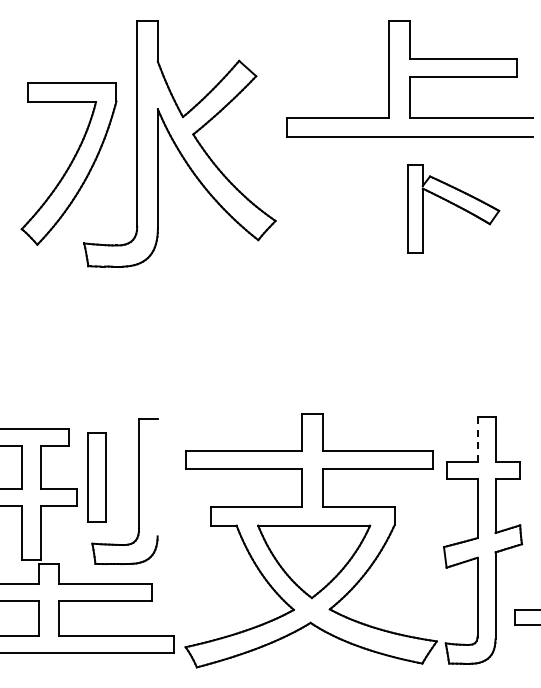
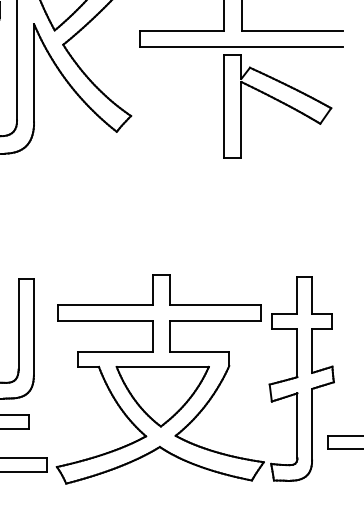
part: (453, 209) -> (277, 106), size x1.43
line: (477, 439) -> (297, 295), dashed -> solid
line: (157, 477) -> (33, 327), added

